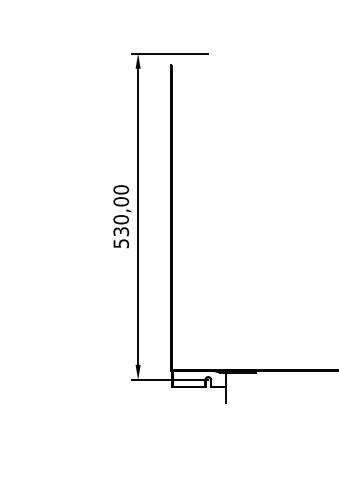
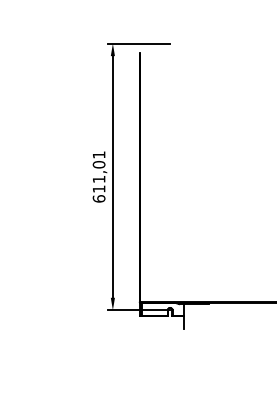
text: (121, 216) -> (99, 176), 530,00 -> 611,01

